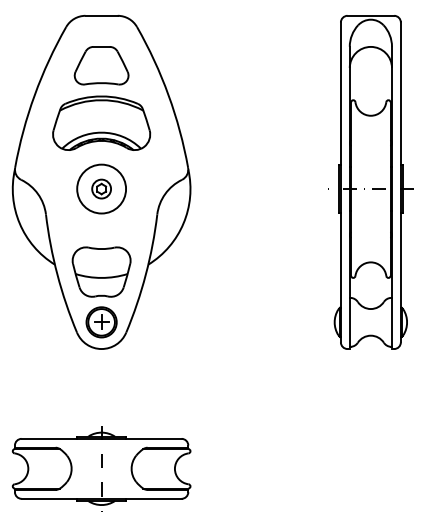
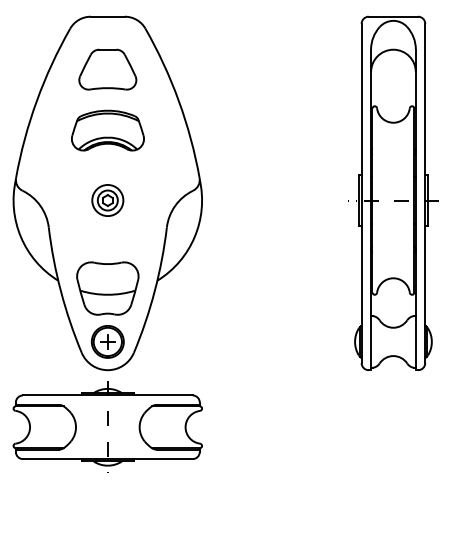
part: (101, 122) -> (107, 129), size x0.7
circle: (101, 188) -> (107, 199), size x0.6
part: (101, 468) -> (107, 426), moved

